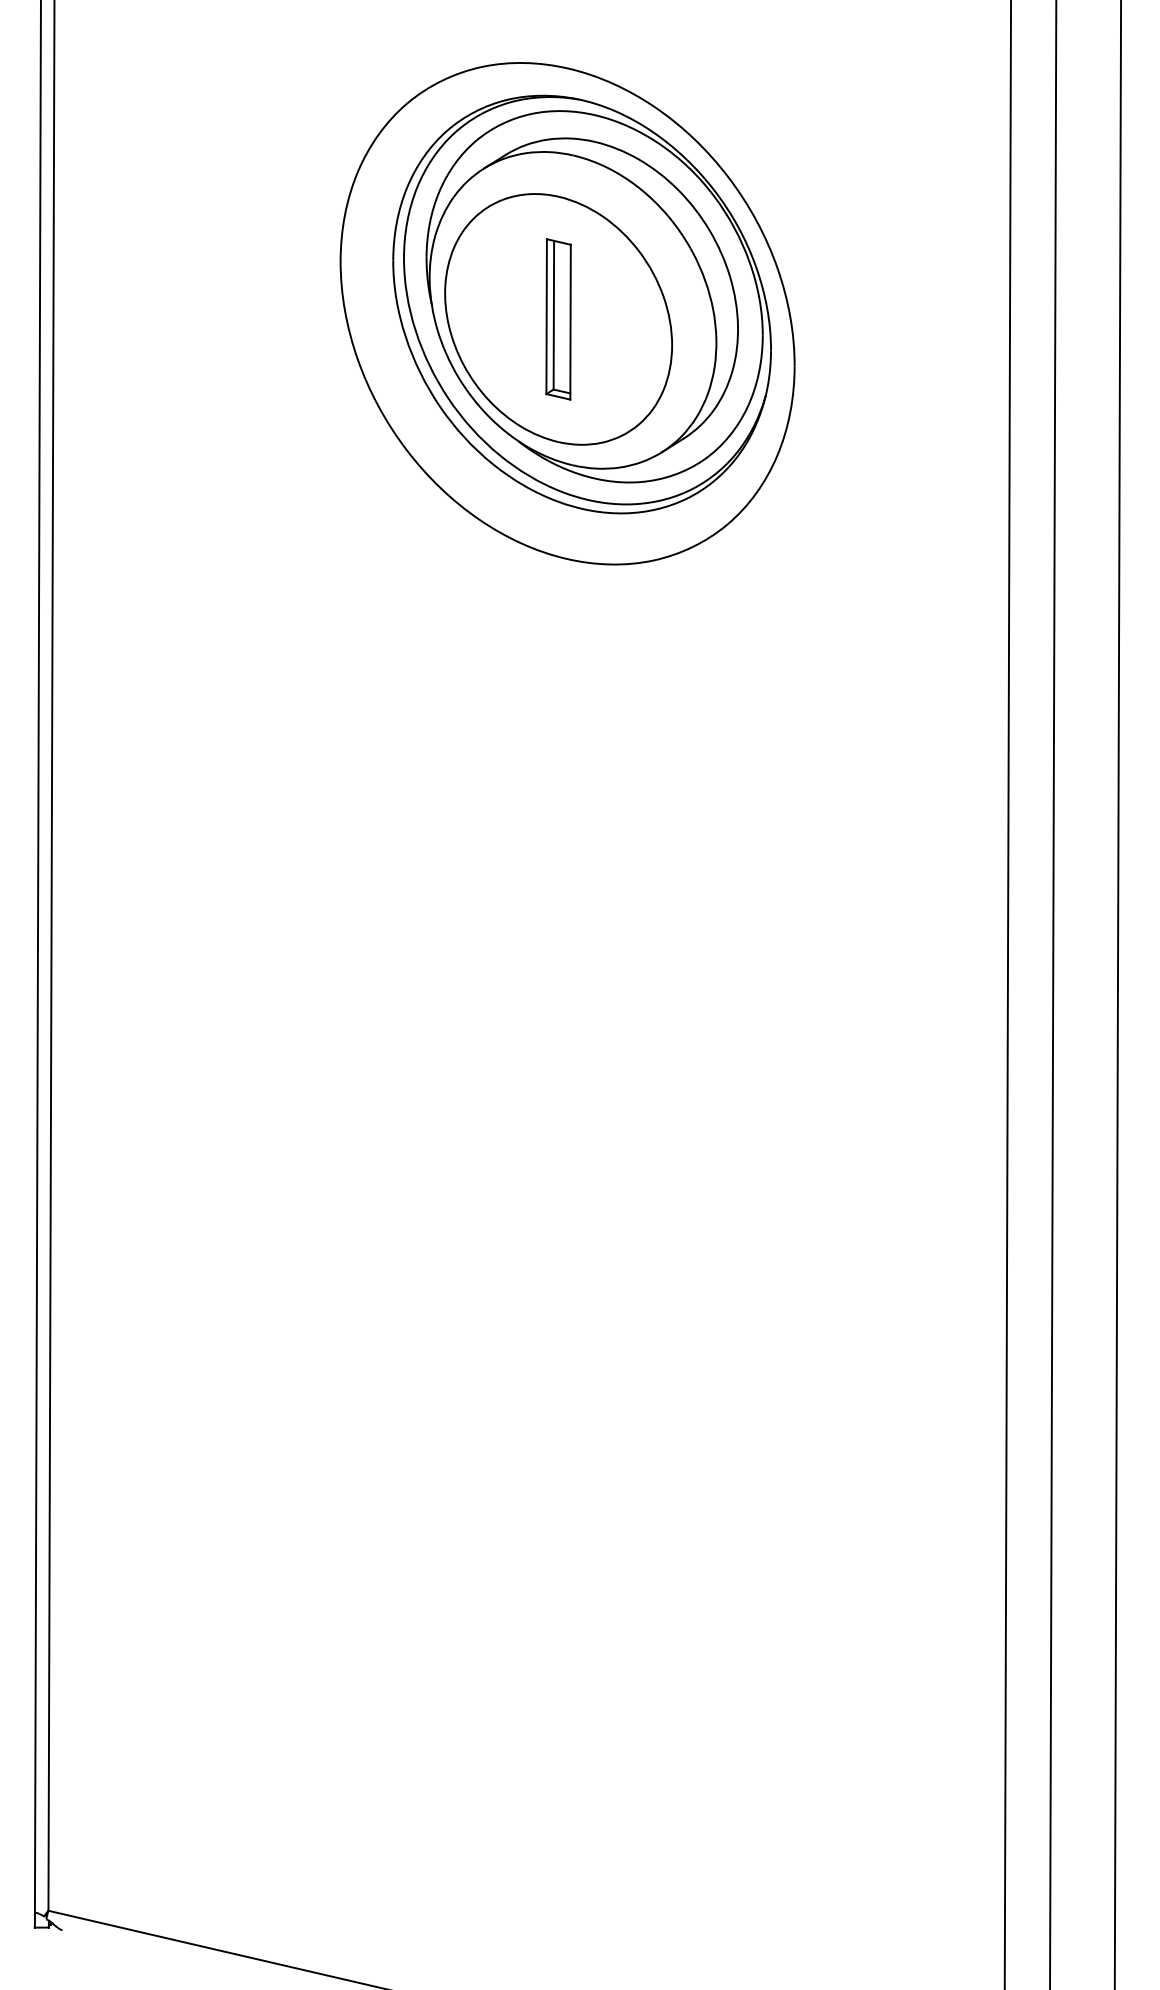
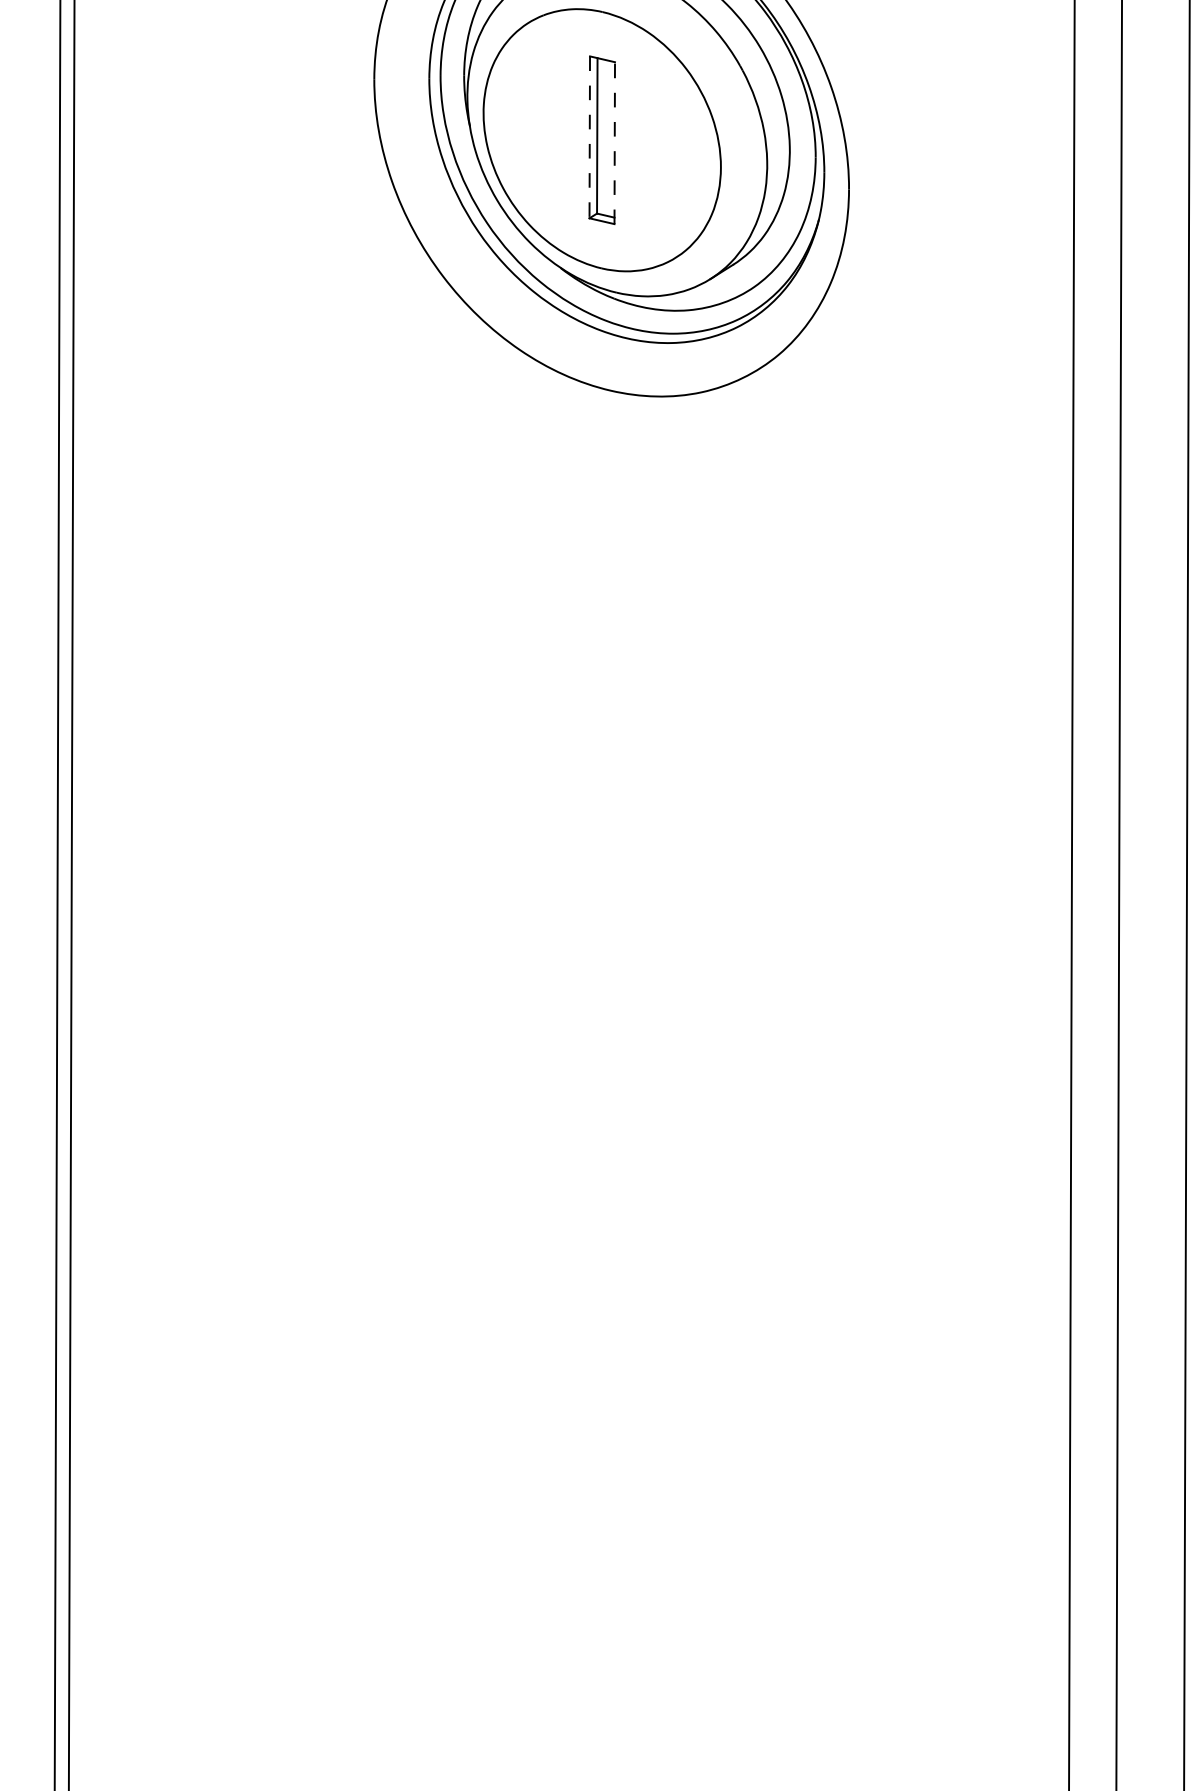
line: (546, 317) -> (589, 138), solid -> dashed
line: (570, 321) -> (614, 142), solid -> dashed

